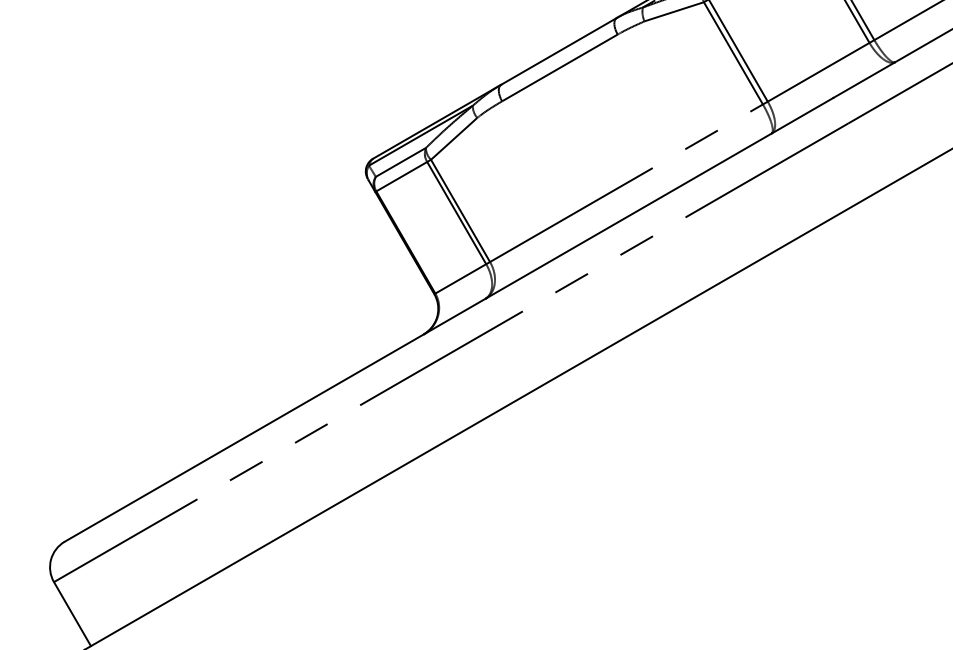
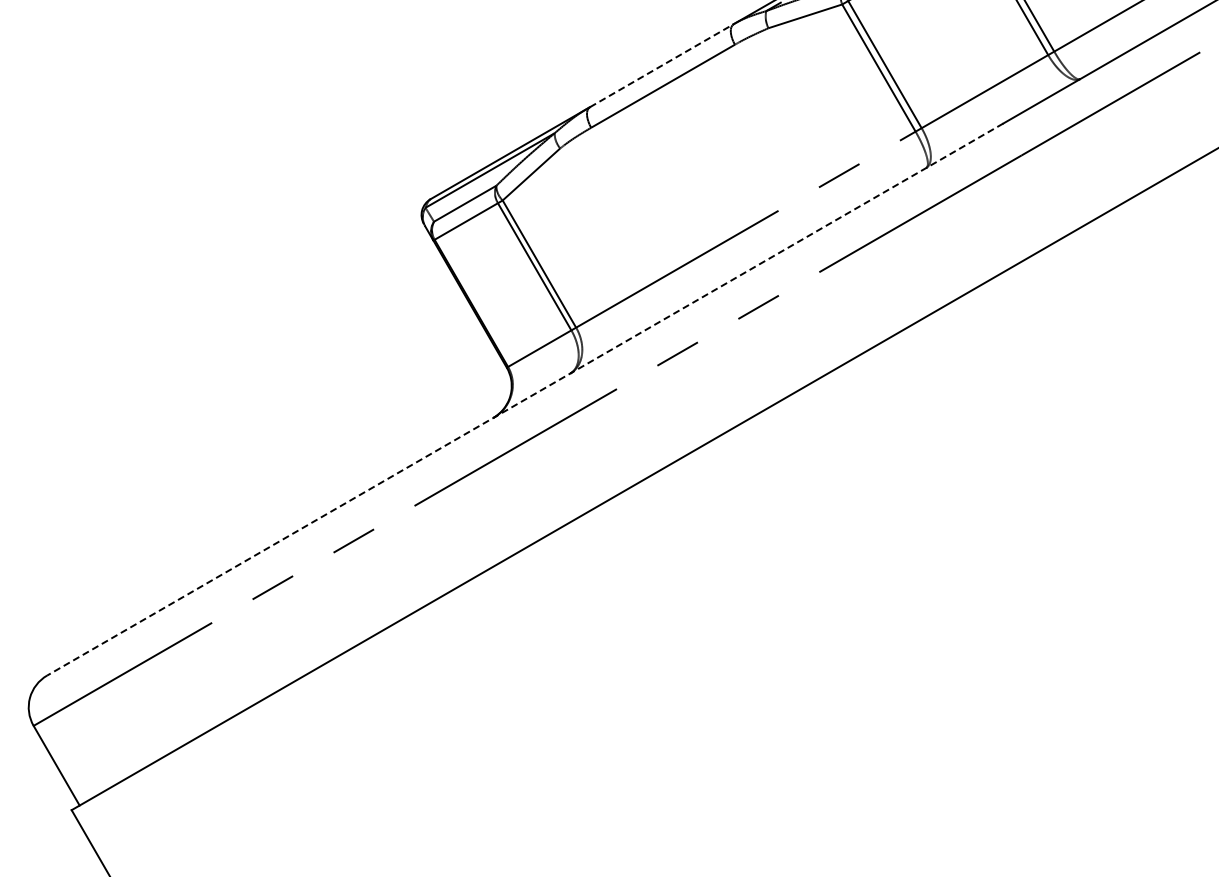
line: (559, 51) -> (662, 65), solid -> dashed
line: (448, 319) -> (524, 399), solid -> dashed

